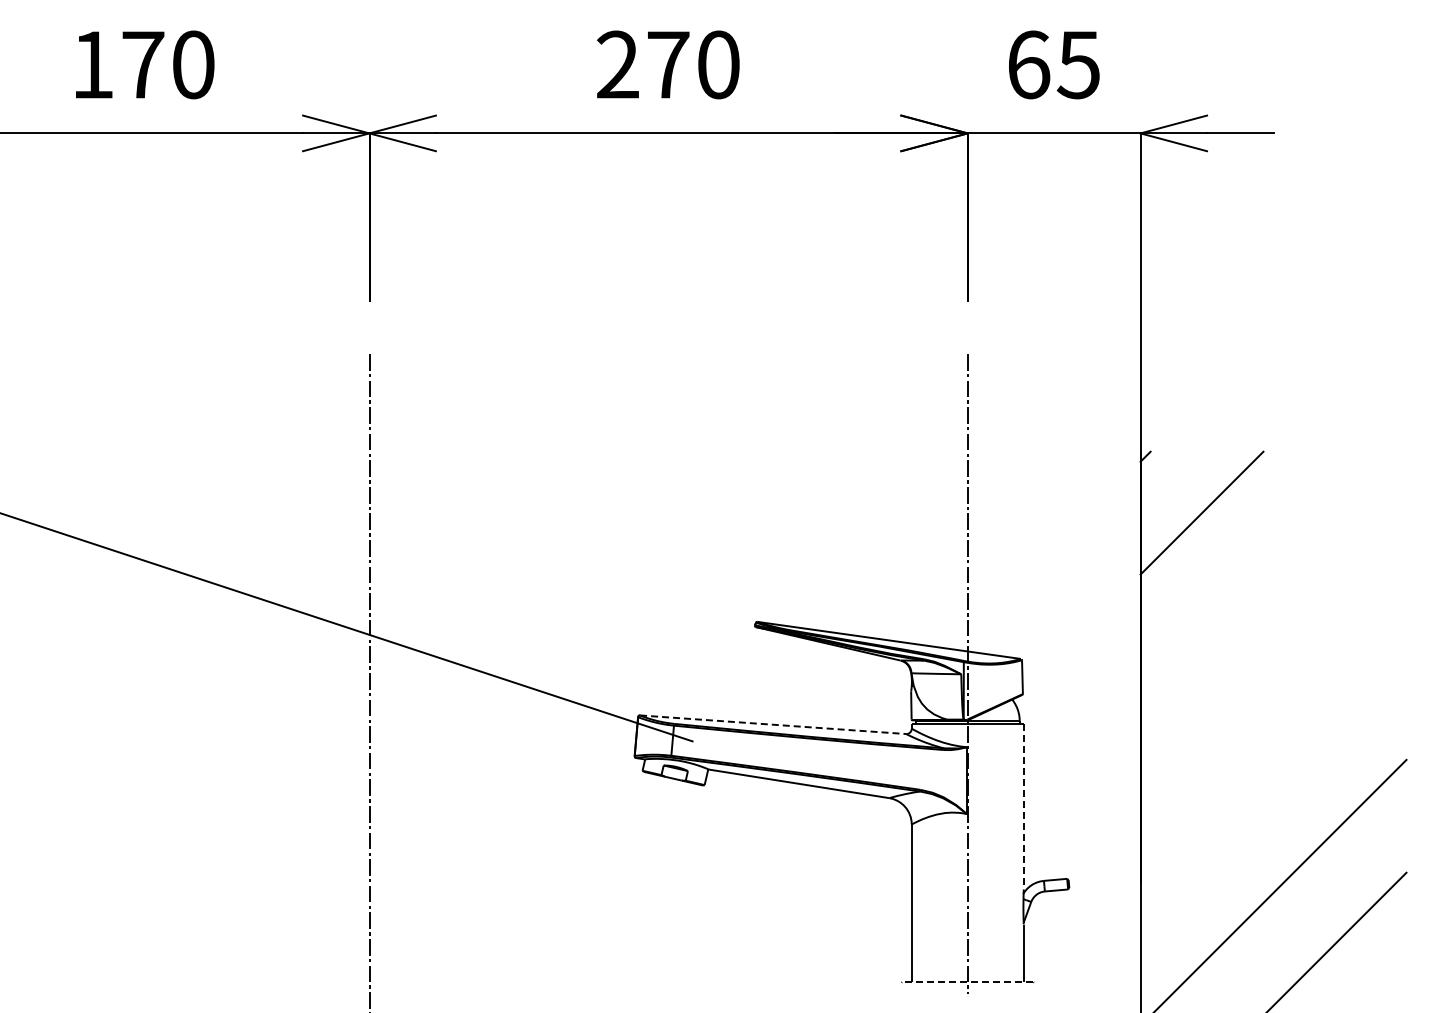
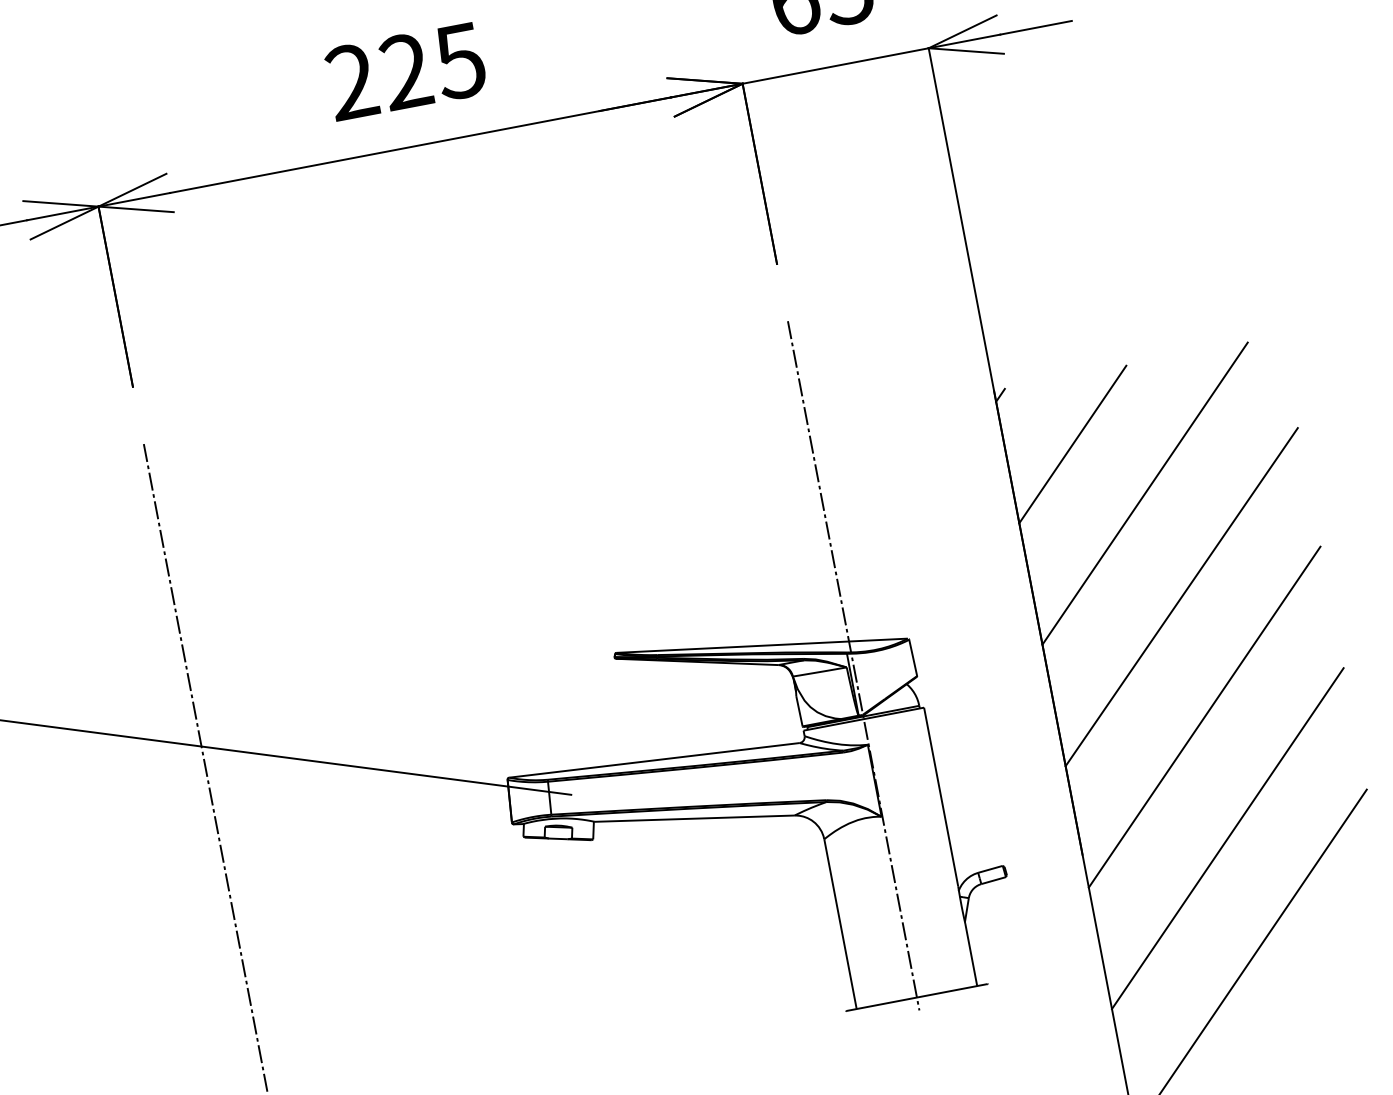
text: (693, 64) -> (433, 65), 270 -> 225
line: (1258, 569) -> (1145, 493), added
line: (1273, 668) -> (1181, 597), added
line: (773, 724) -> (654, 760), dashed -> solid
line: (1273, 780) -> (1204, 717), added
line: (1023, 806) -> (940, 796), dashed -> solid
line: (967, 982) -> (916, 997), dashed -> solid

